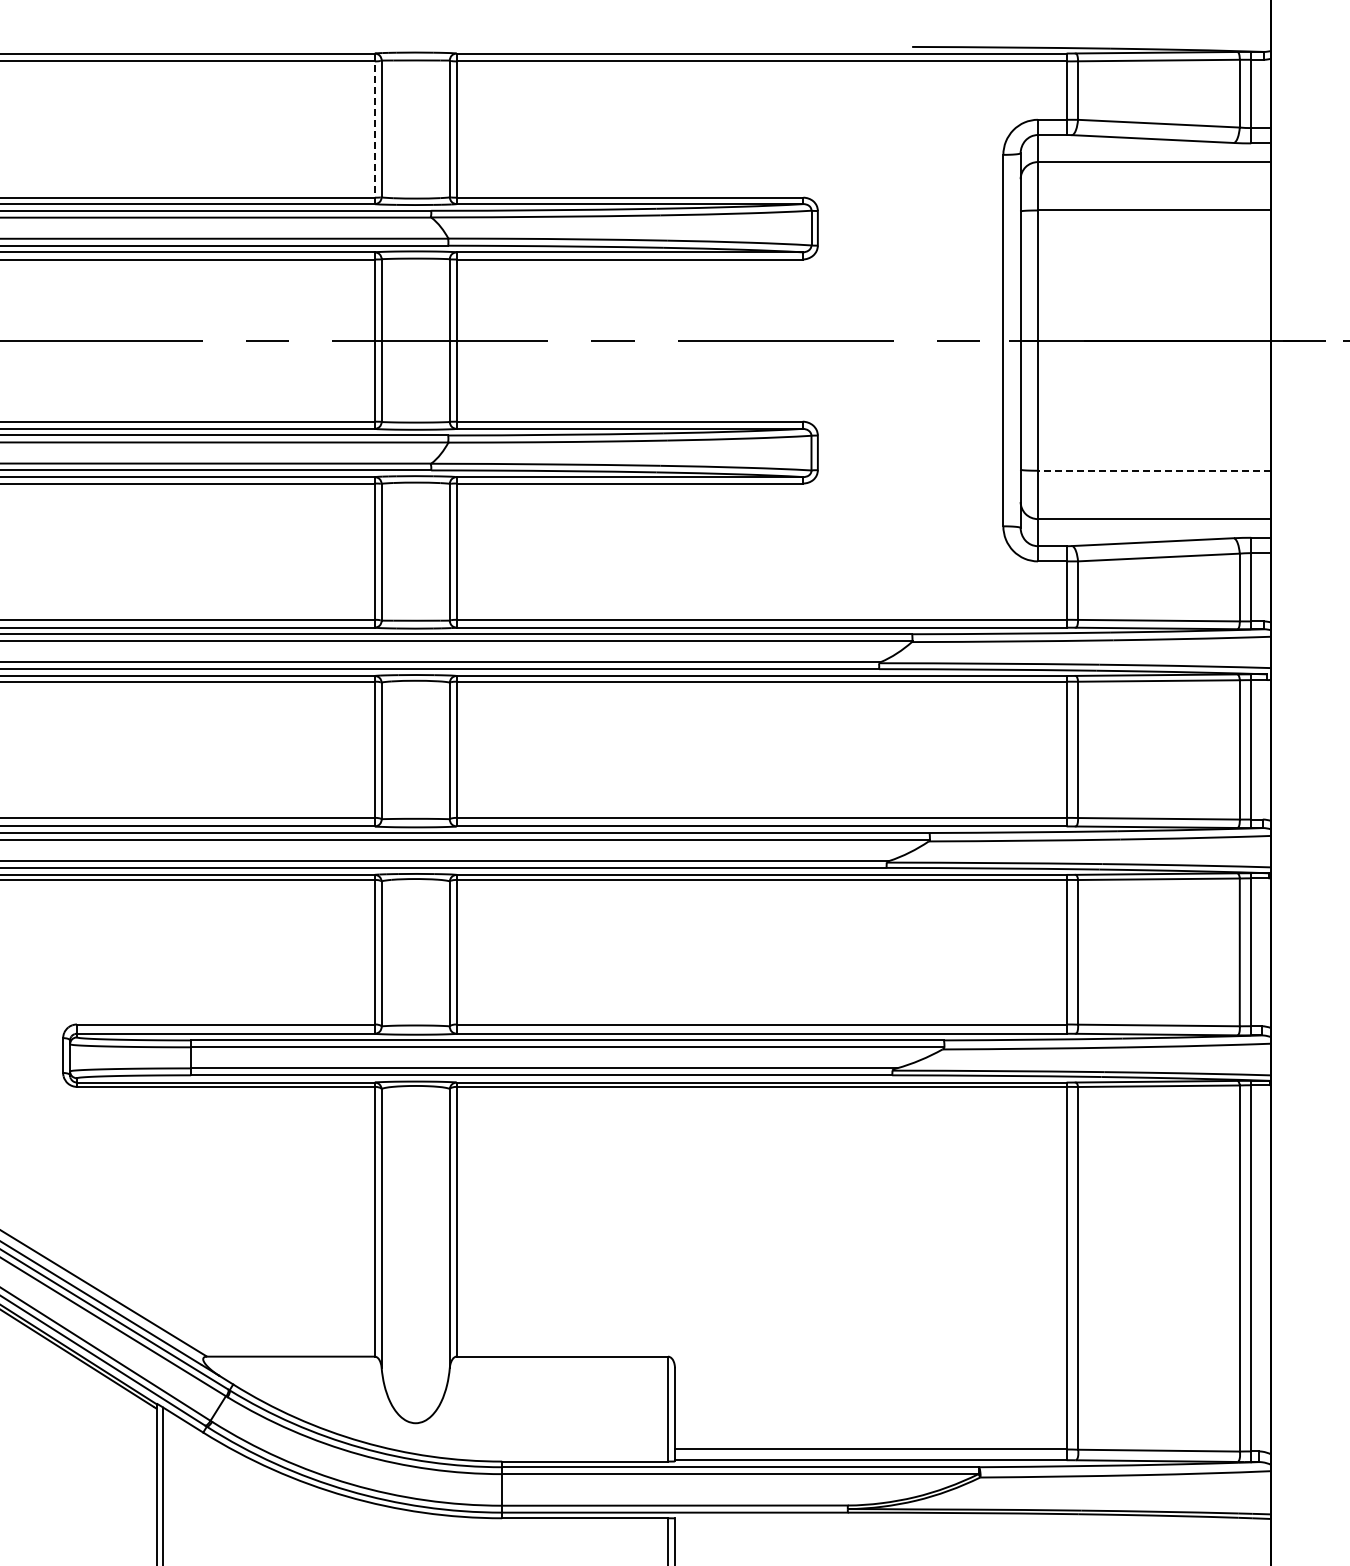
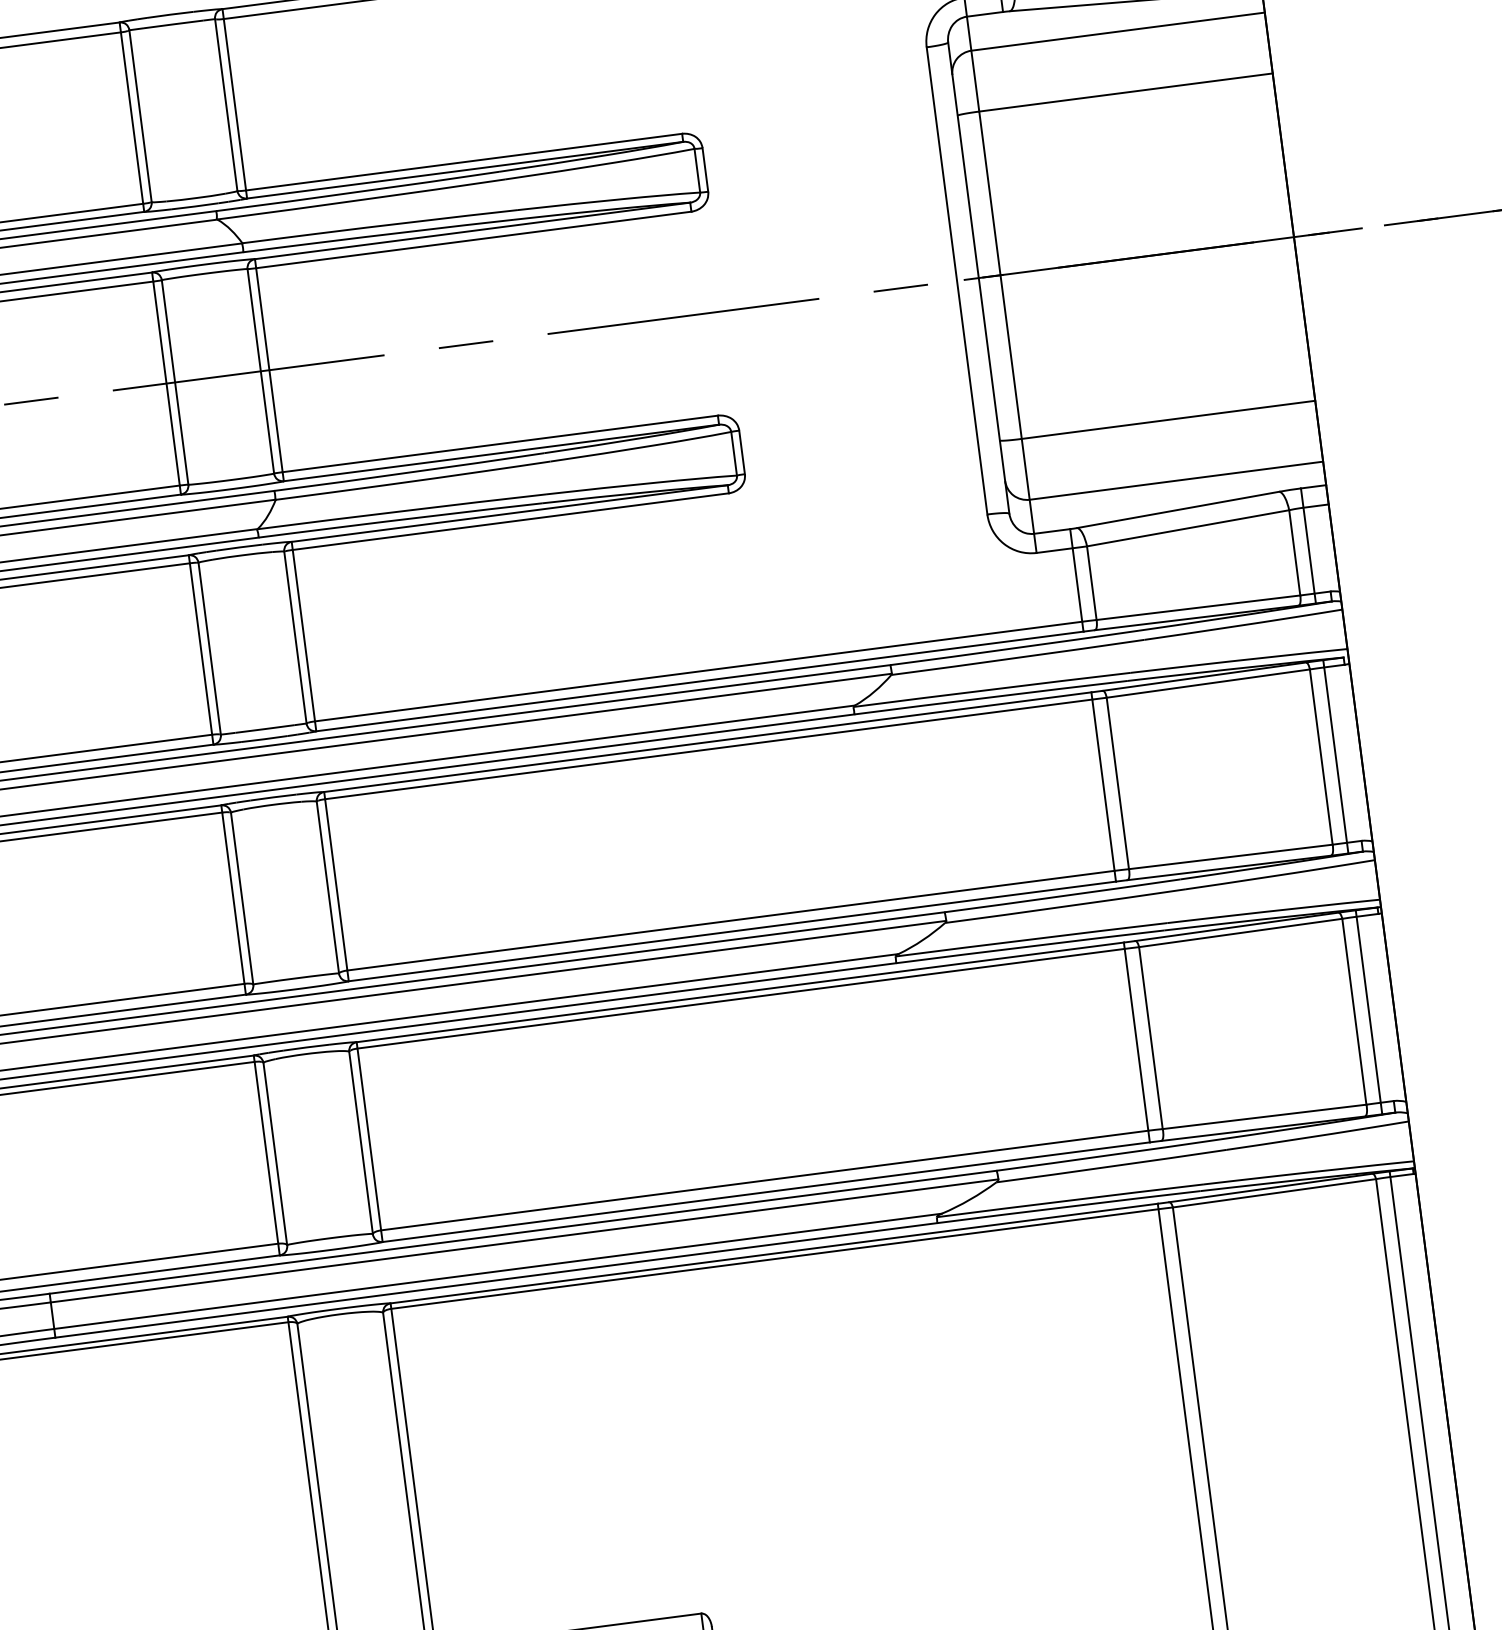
line: (374, 128) -> (131, 116), dashed -> solid
line: (1154, 470) -> (1168, 419), dashed -> solid

